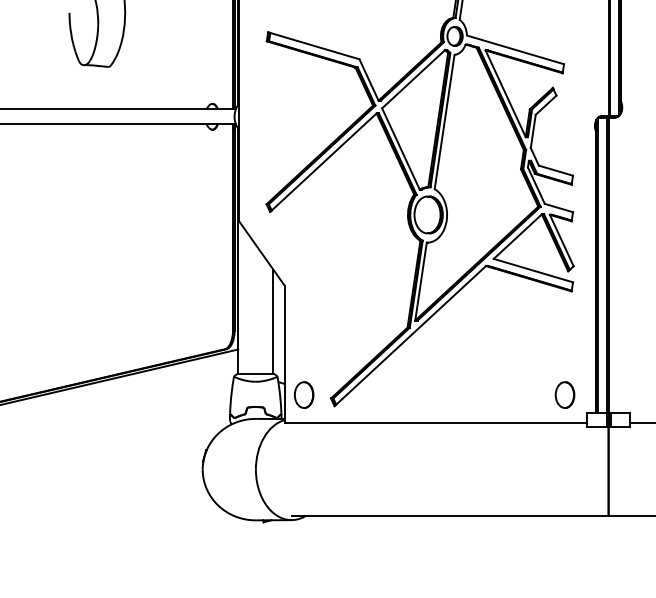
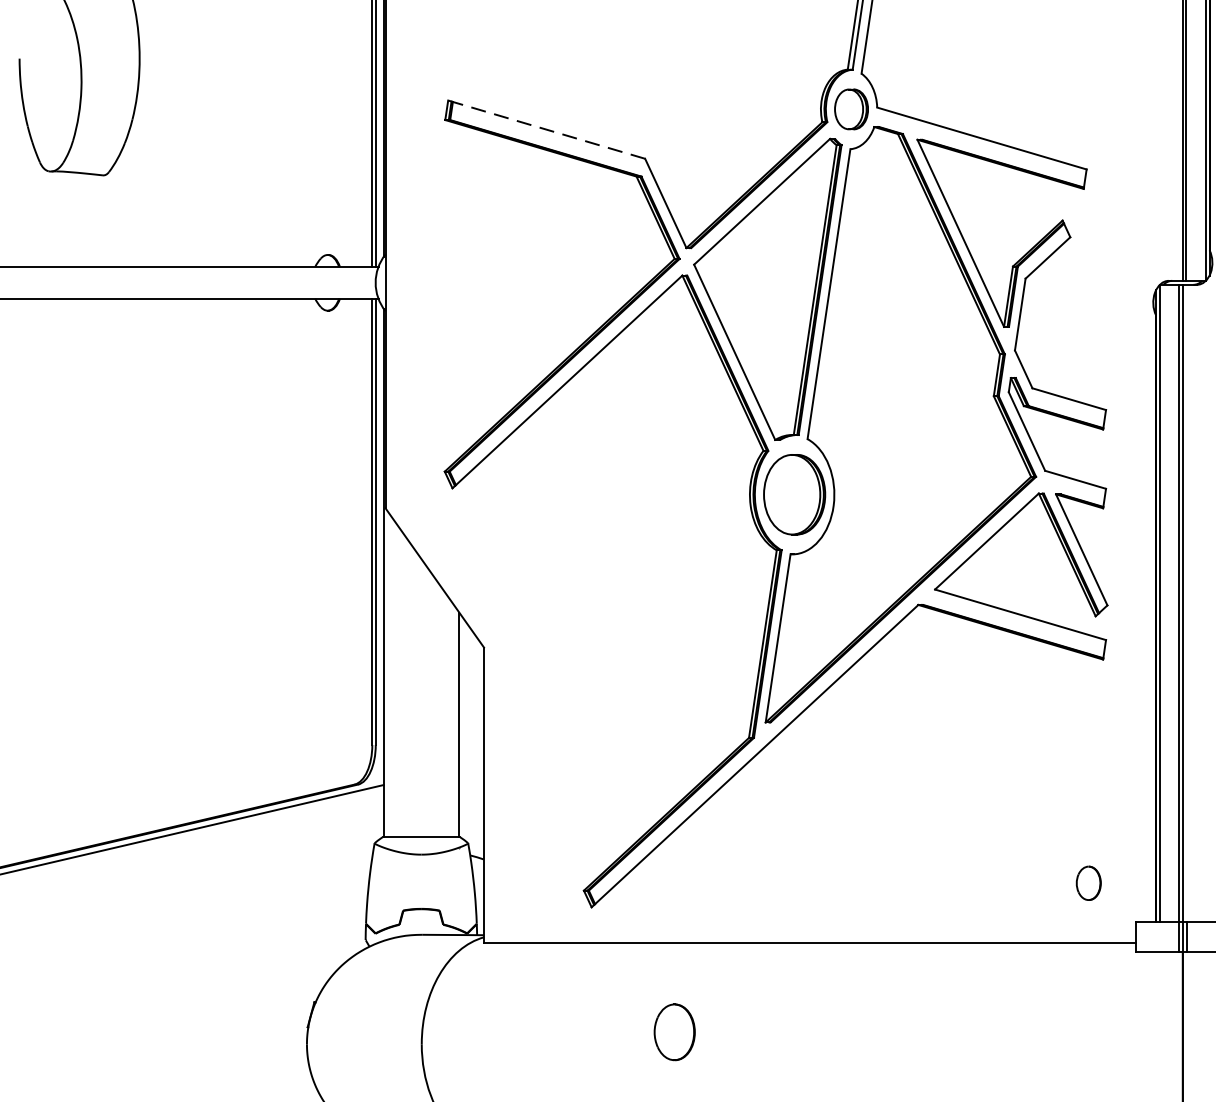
line: (313, 45) -> (546, 129), solid -> dashed
part: (304, 394) -> (675, 1031), moved
part: (564, 394) -> (1087, 882), size x0.6

